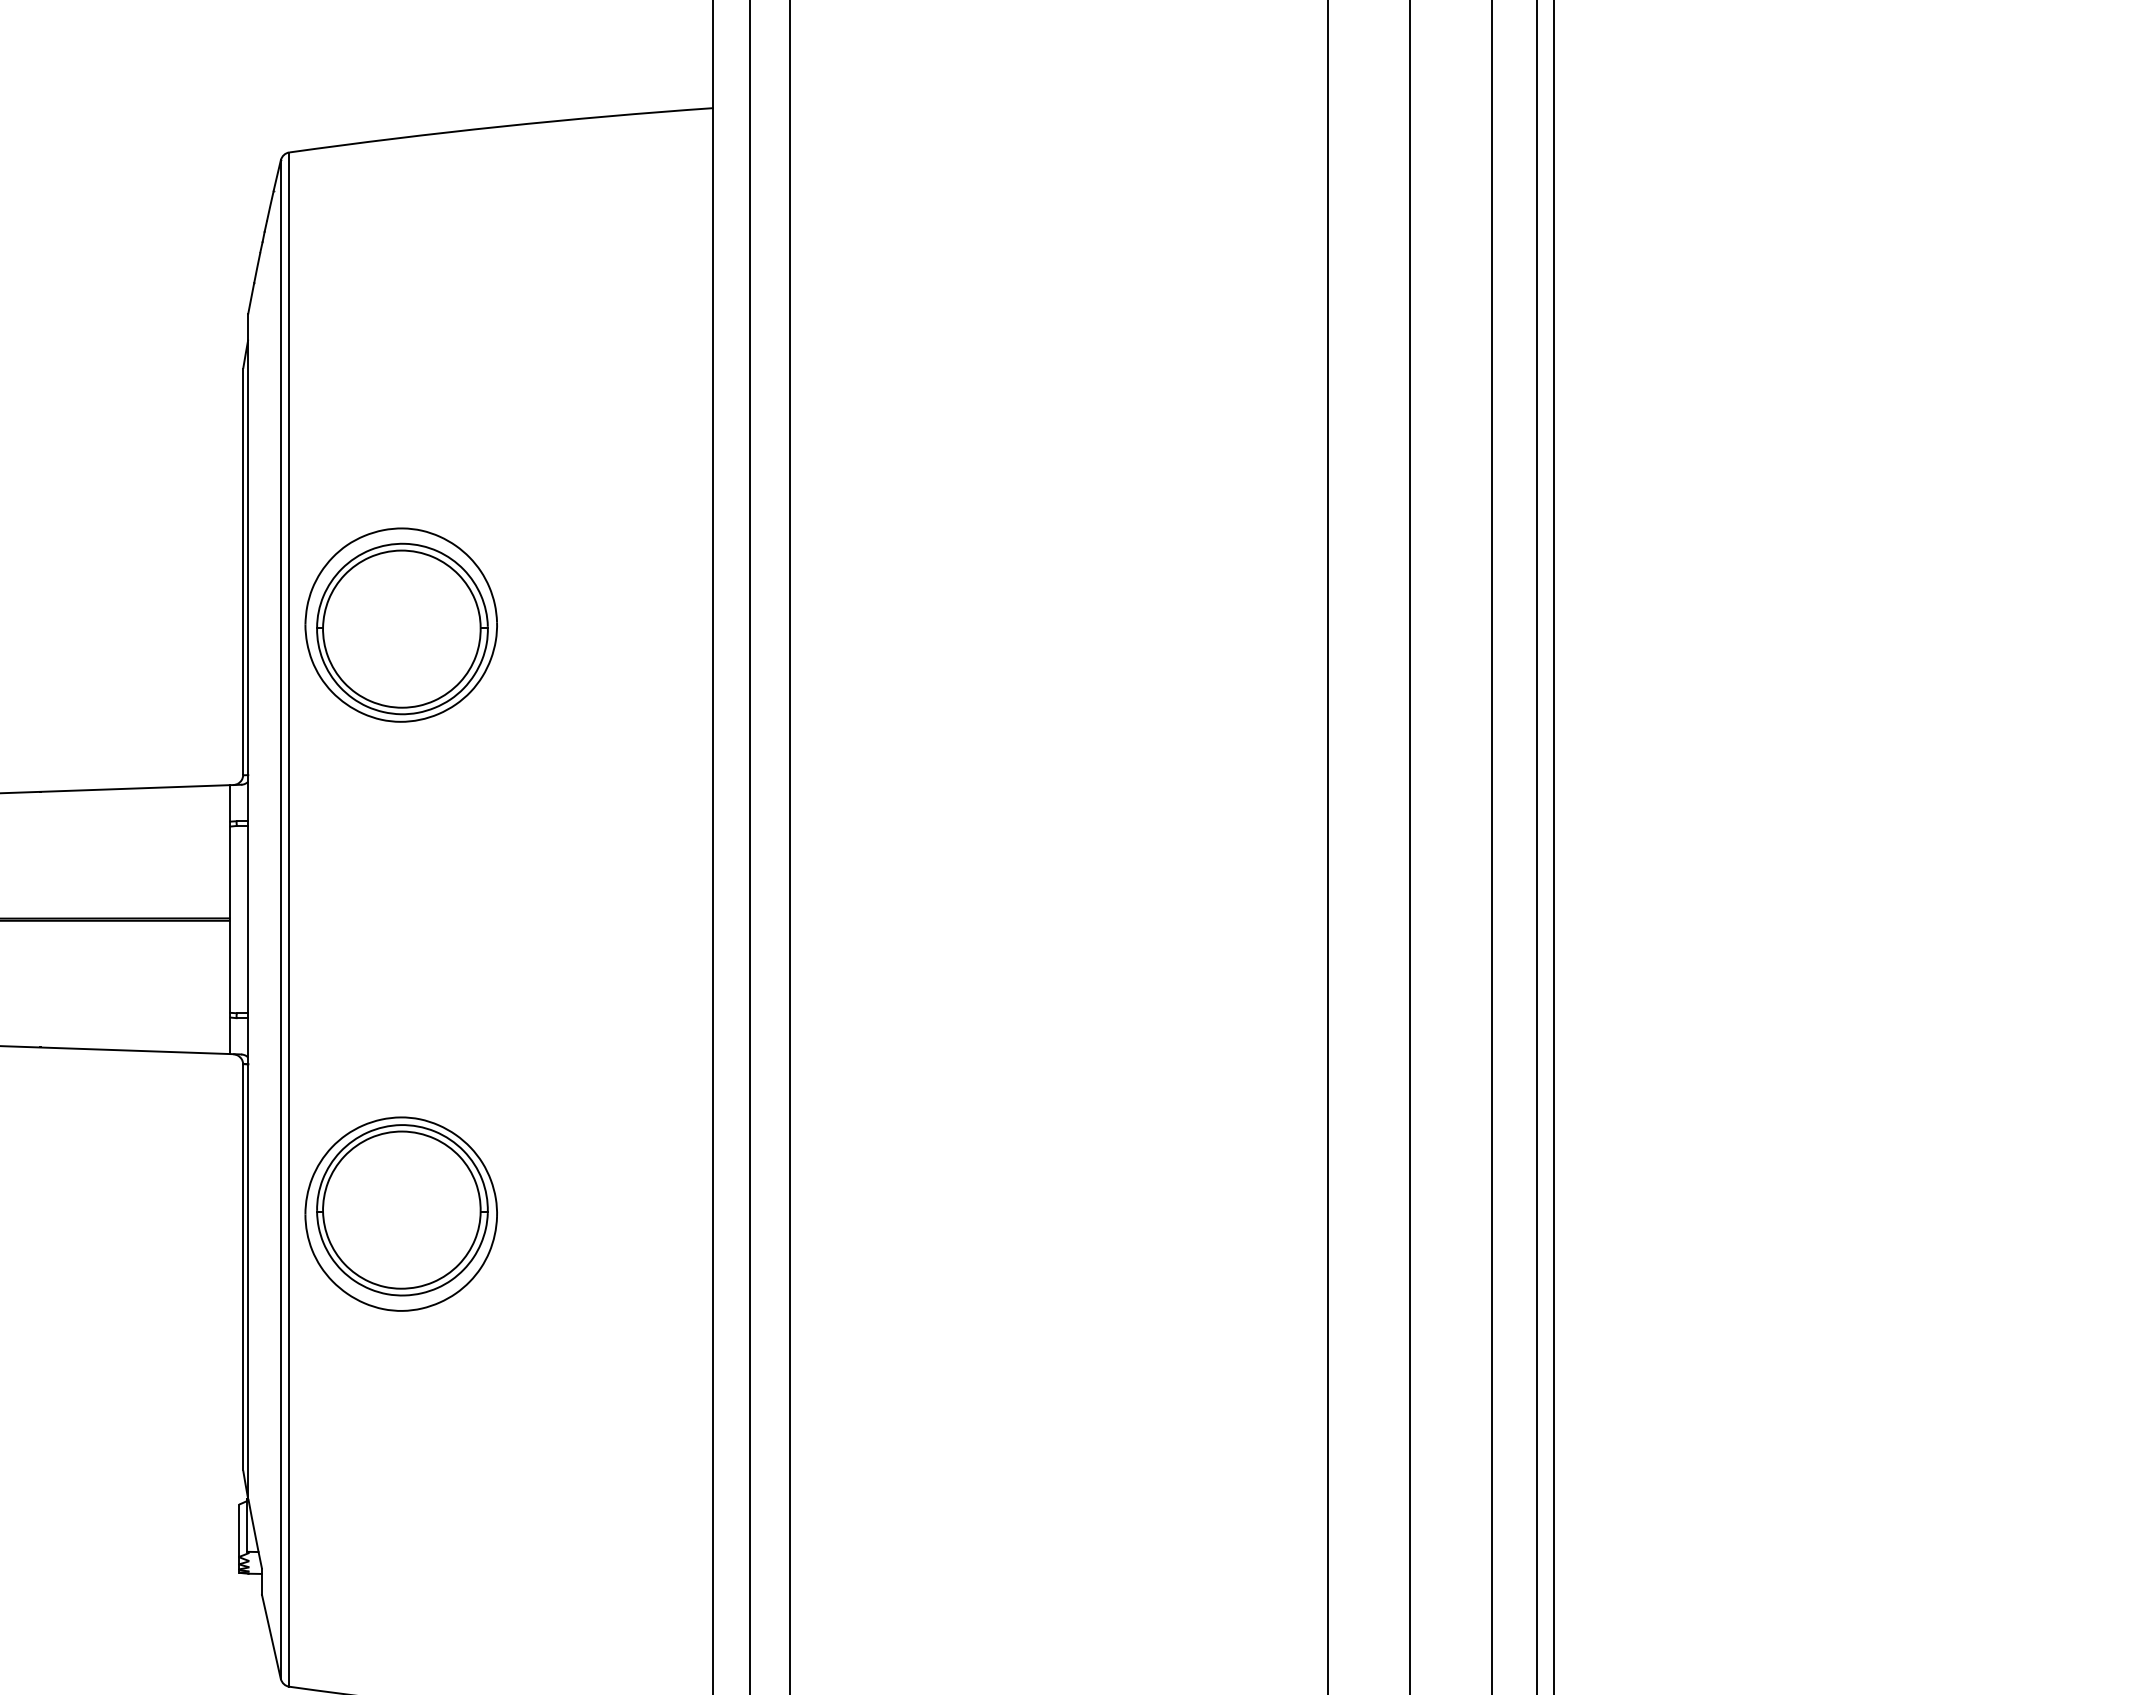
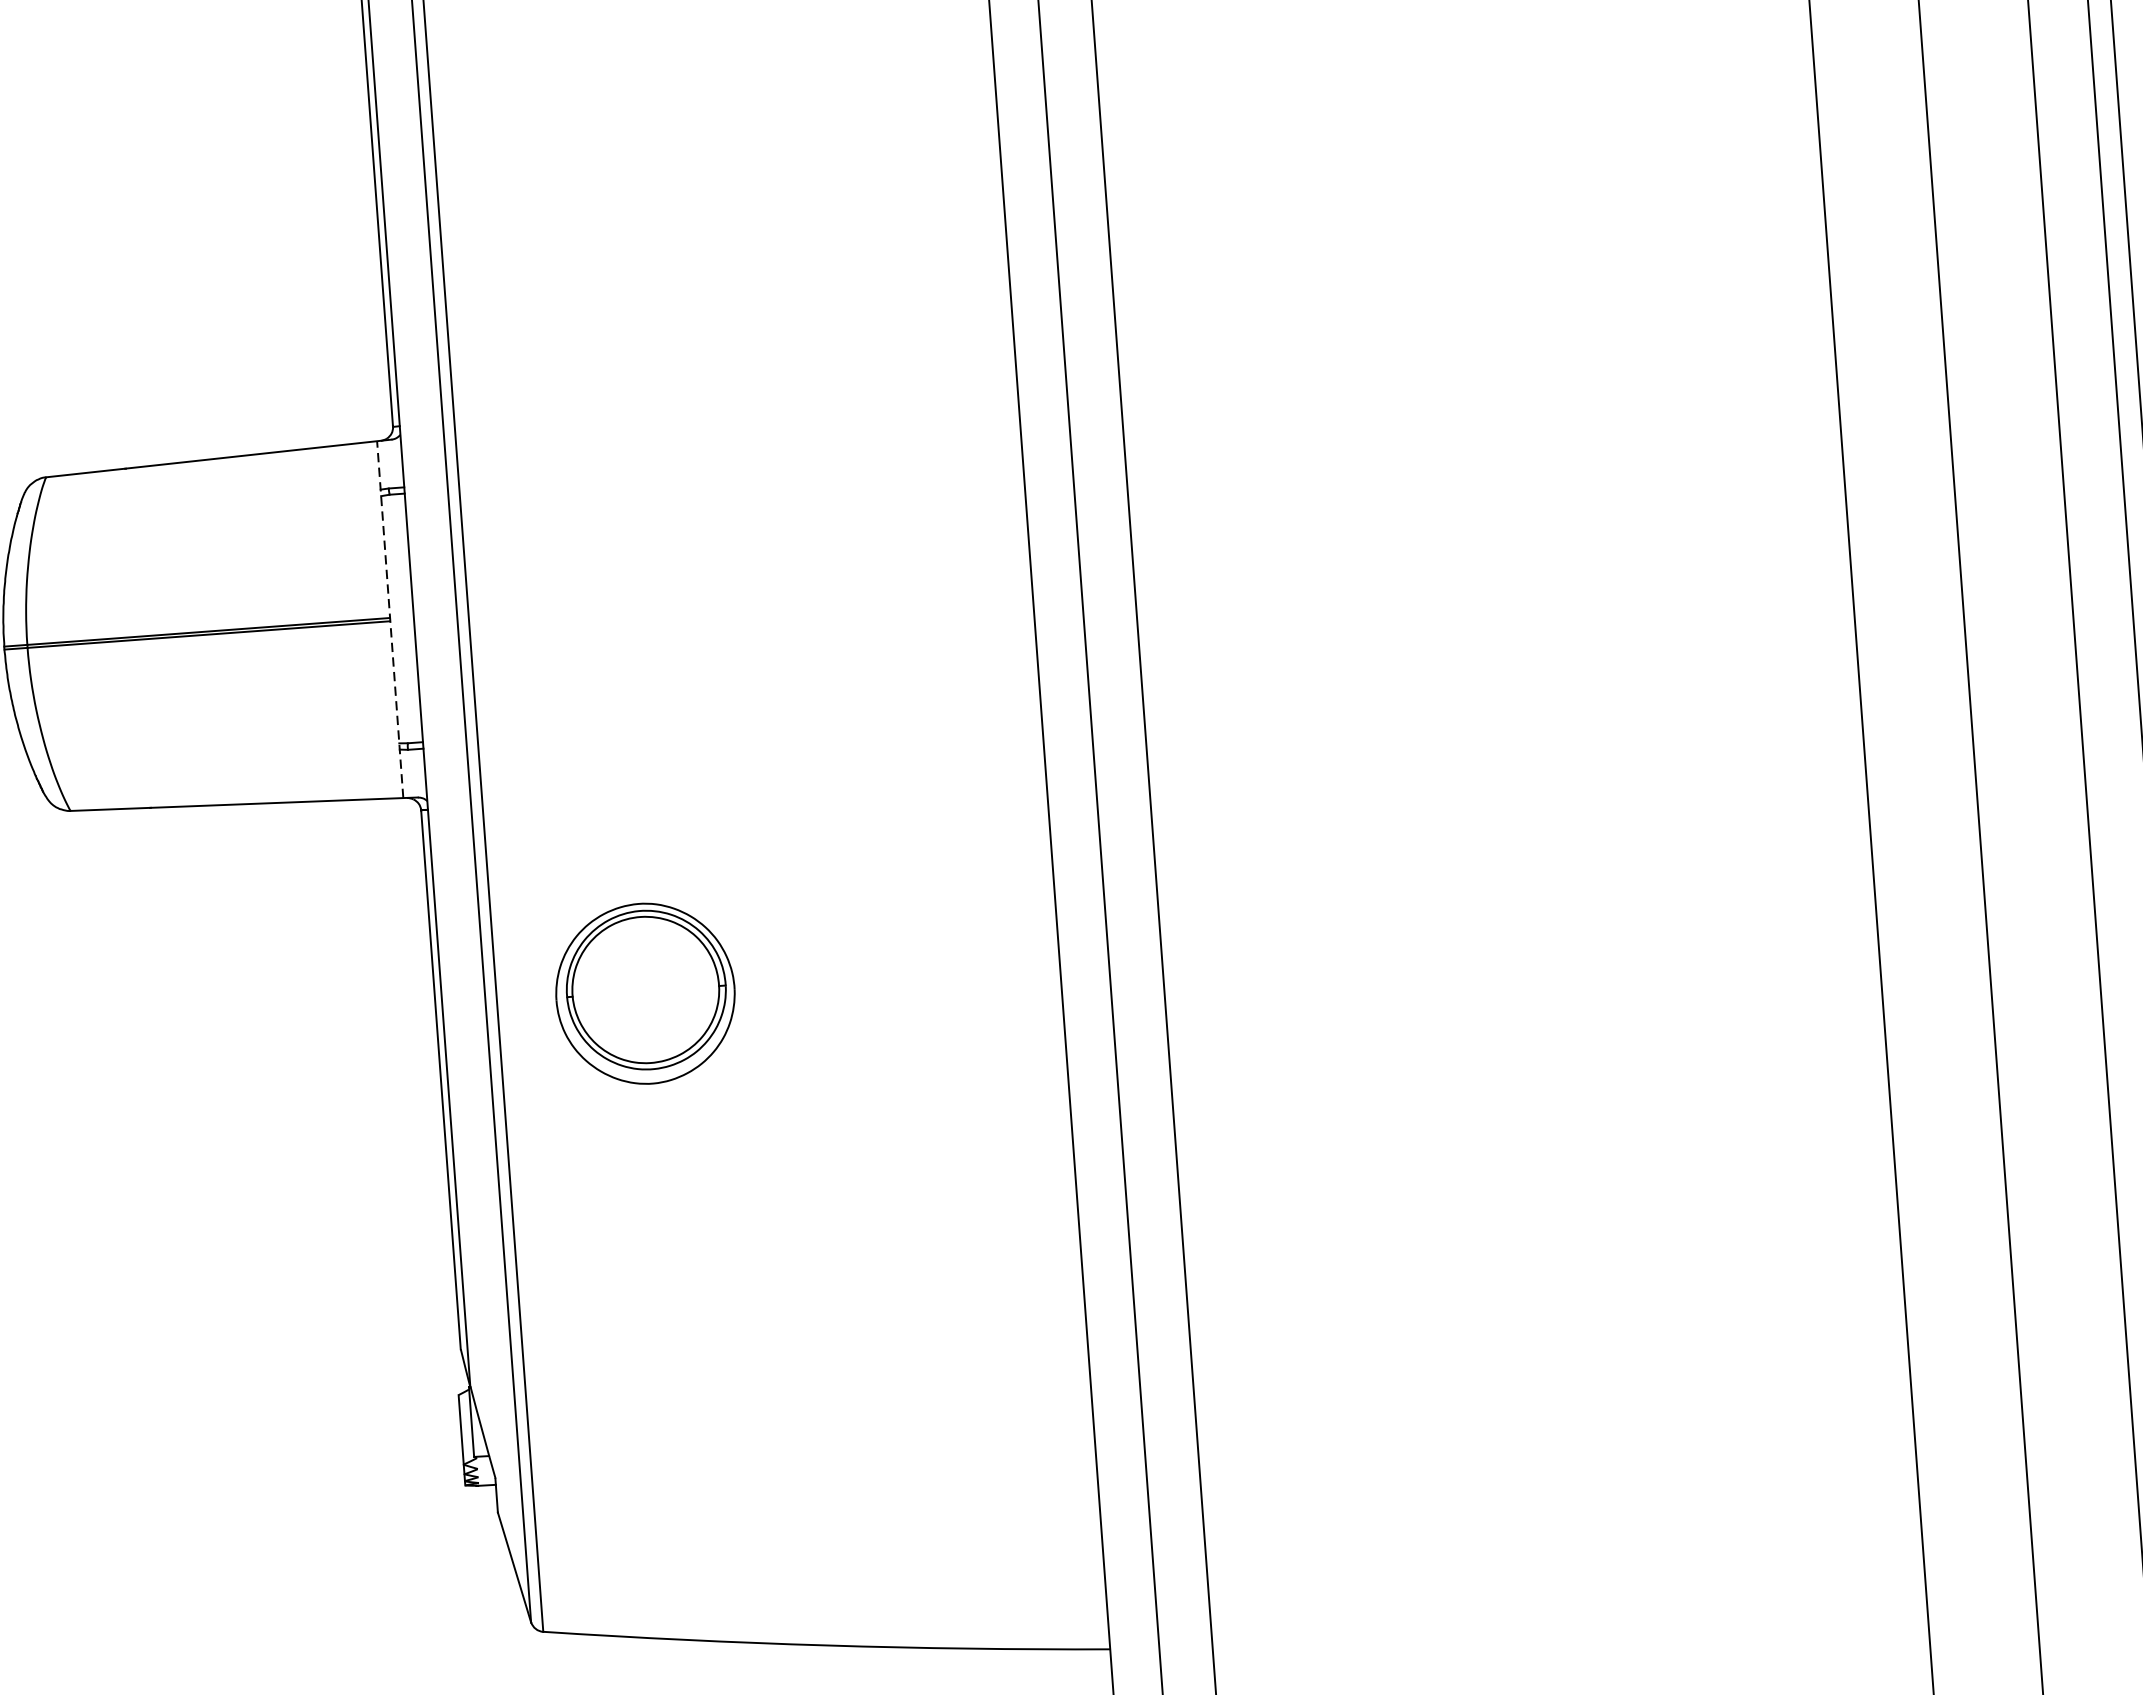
part: (400, 624) -> (587, 211), removed
line: (230, 919) -> (390, 619), solid -> dashed
part: (400, 1213) -> (644, 993), size x0.7

